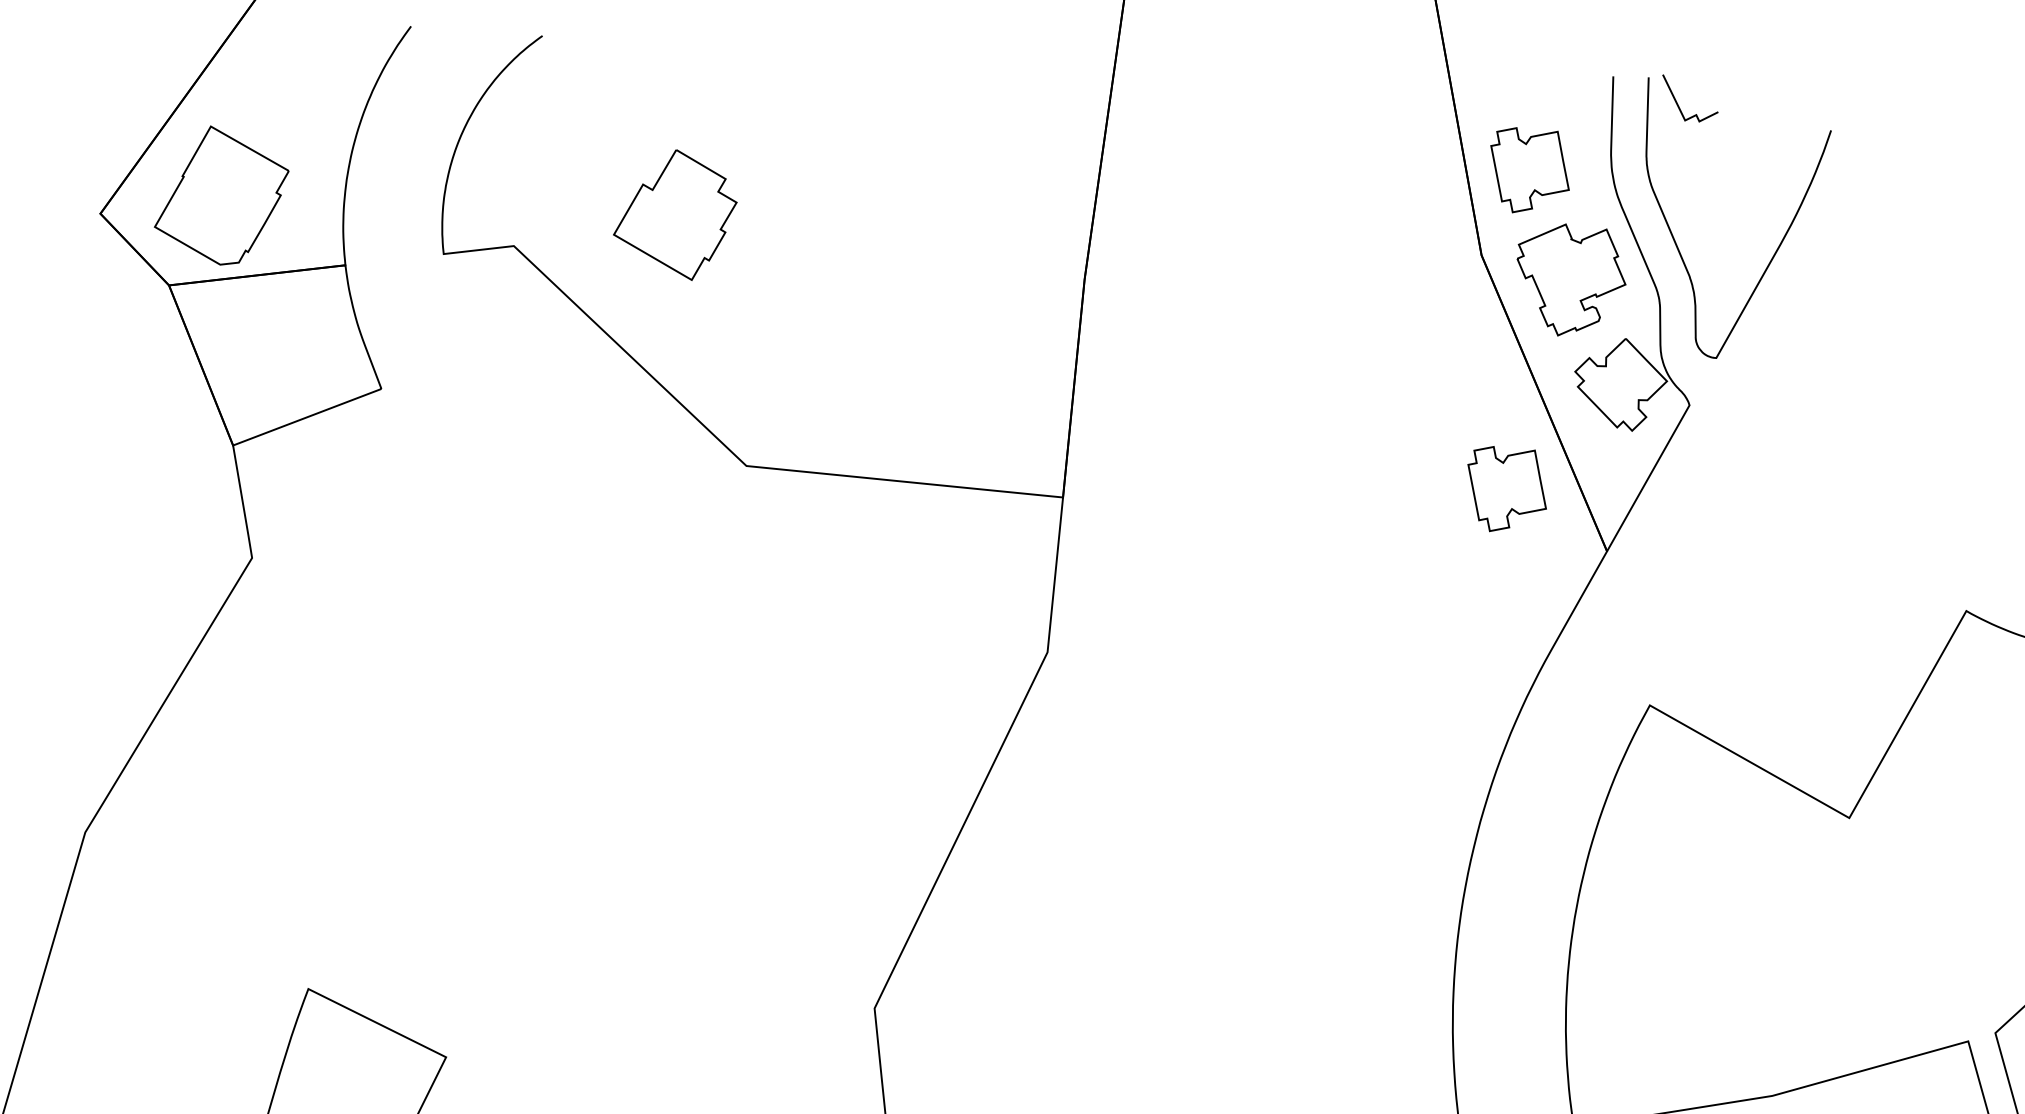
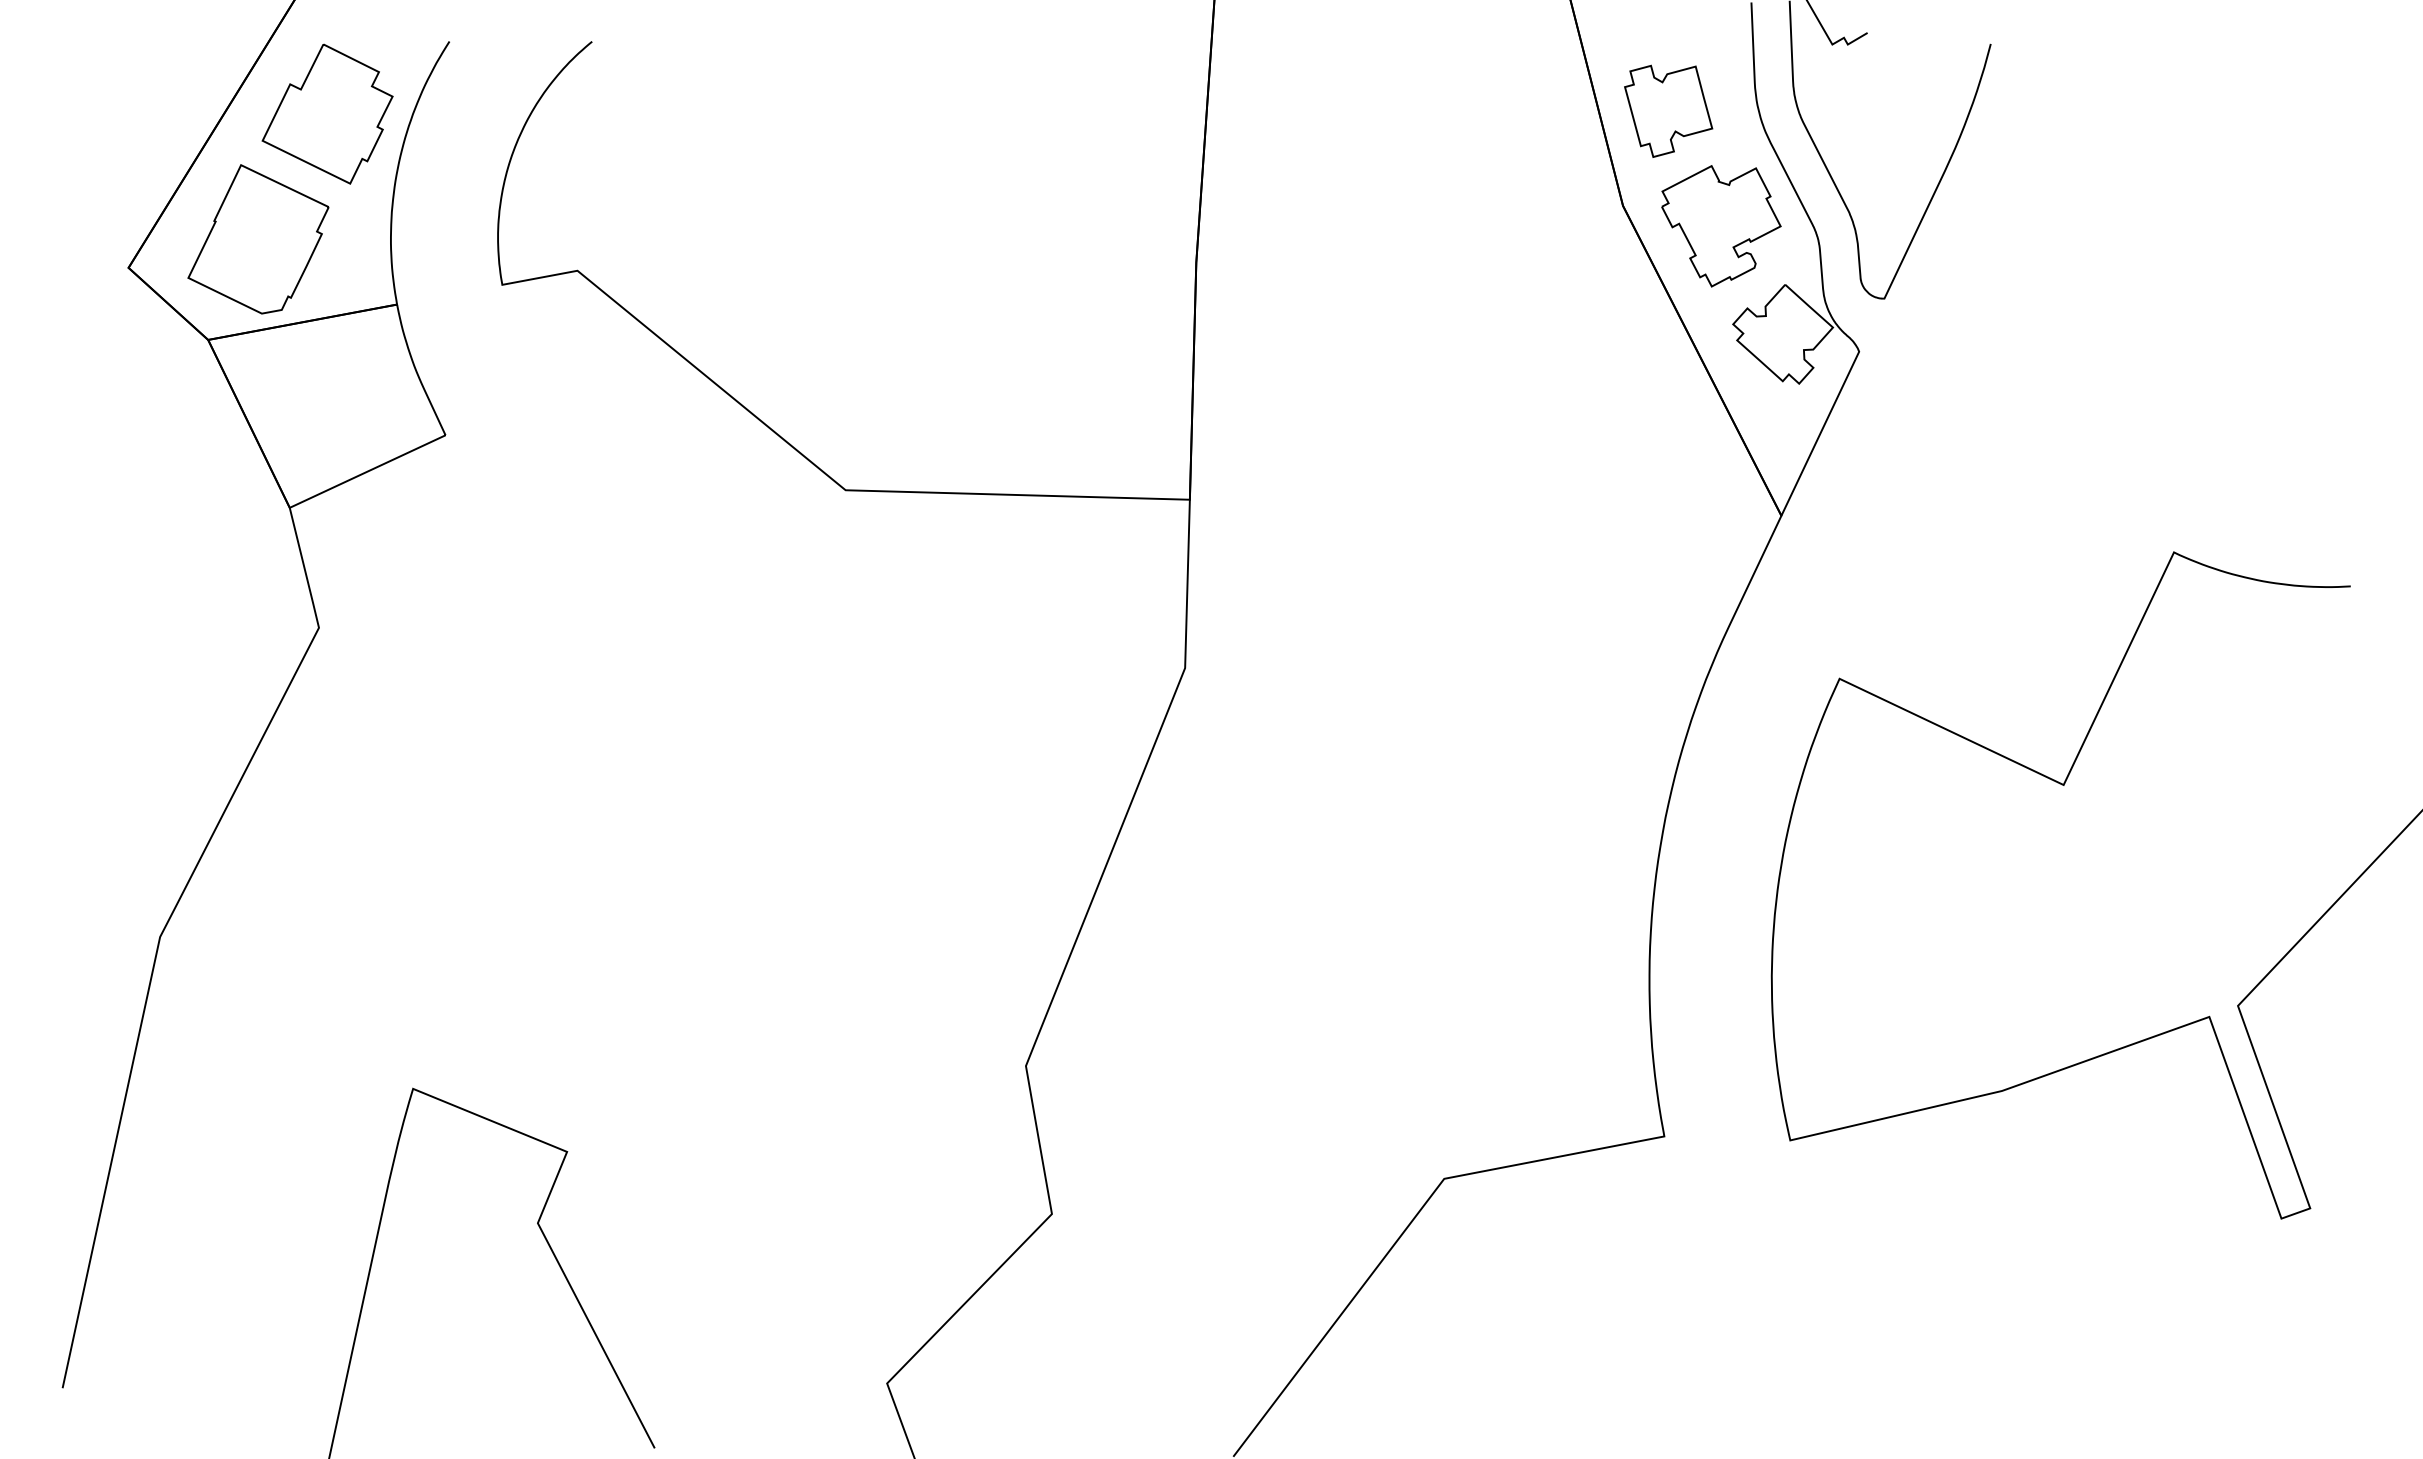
part: (675, 213) -> (327, 113), moved
part: (1506, 489) -> (1668, 456), removed

